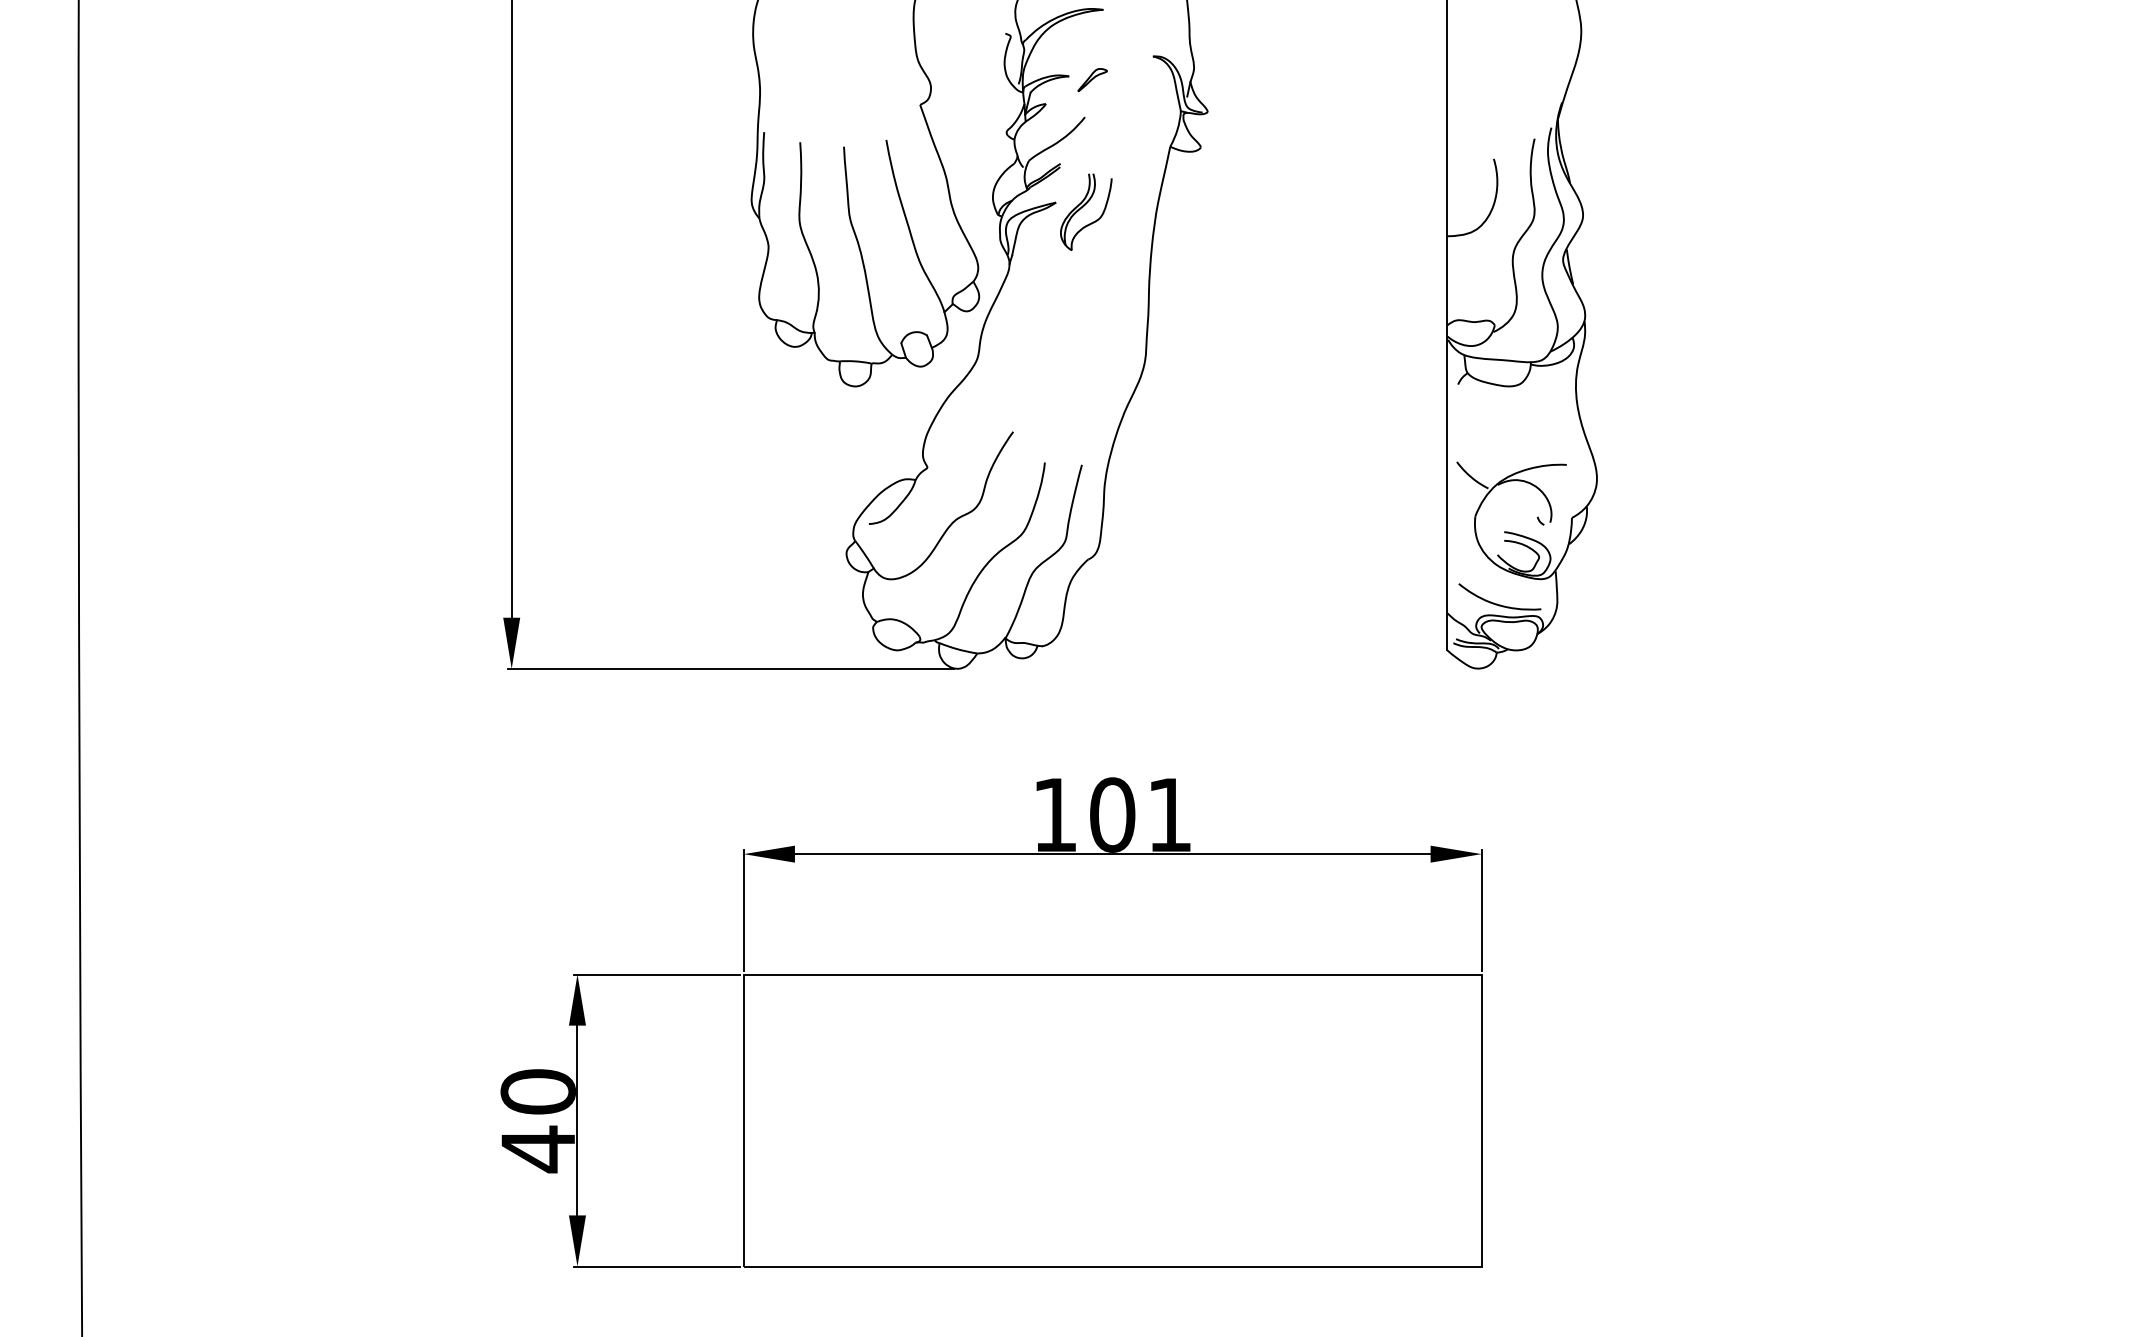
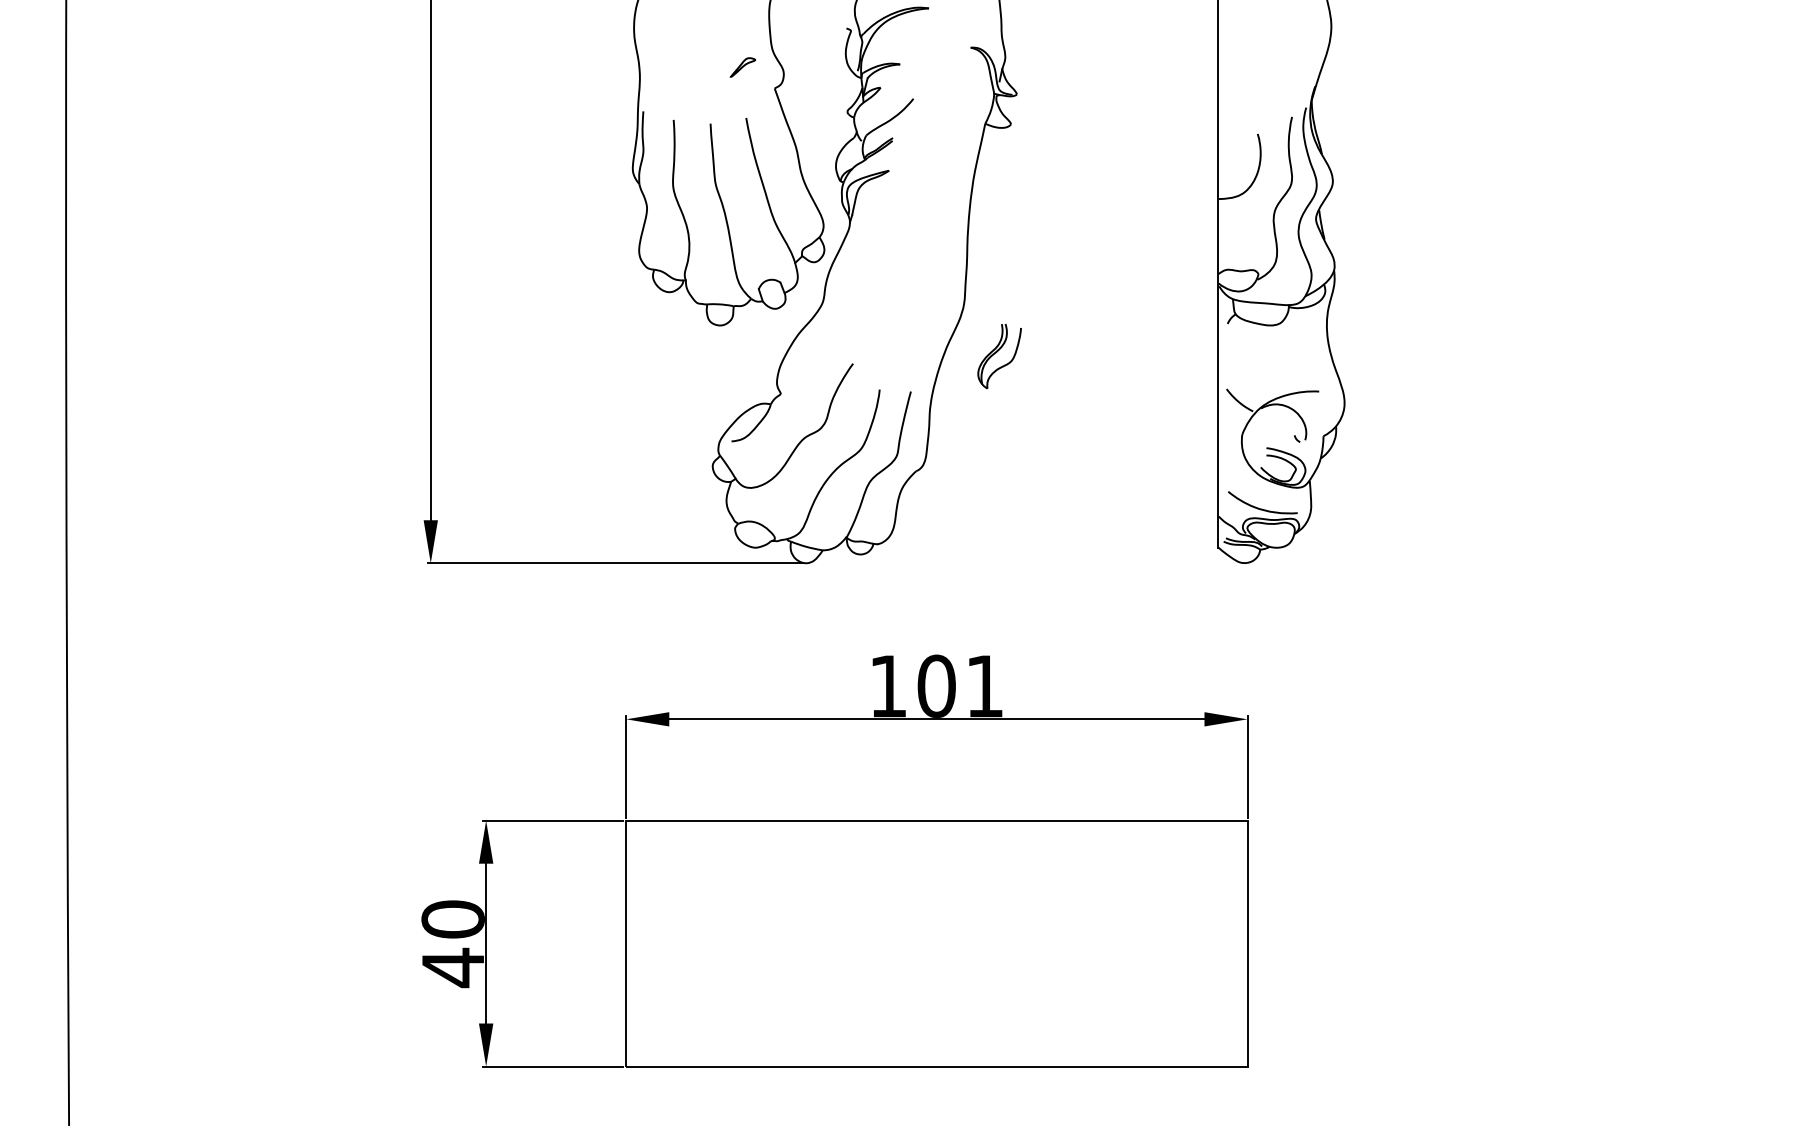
part: (1092, 80) -> (742, 67), moved
part: (1086, 211) -> (999, 355), moved

